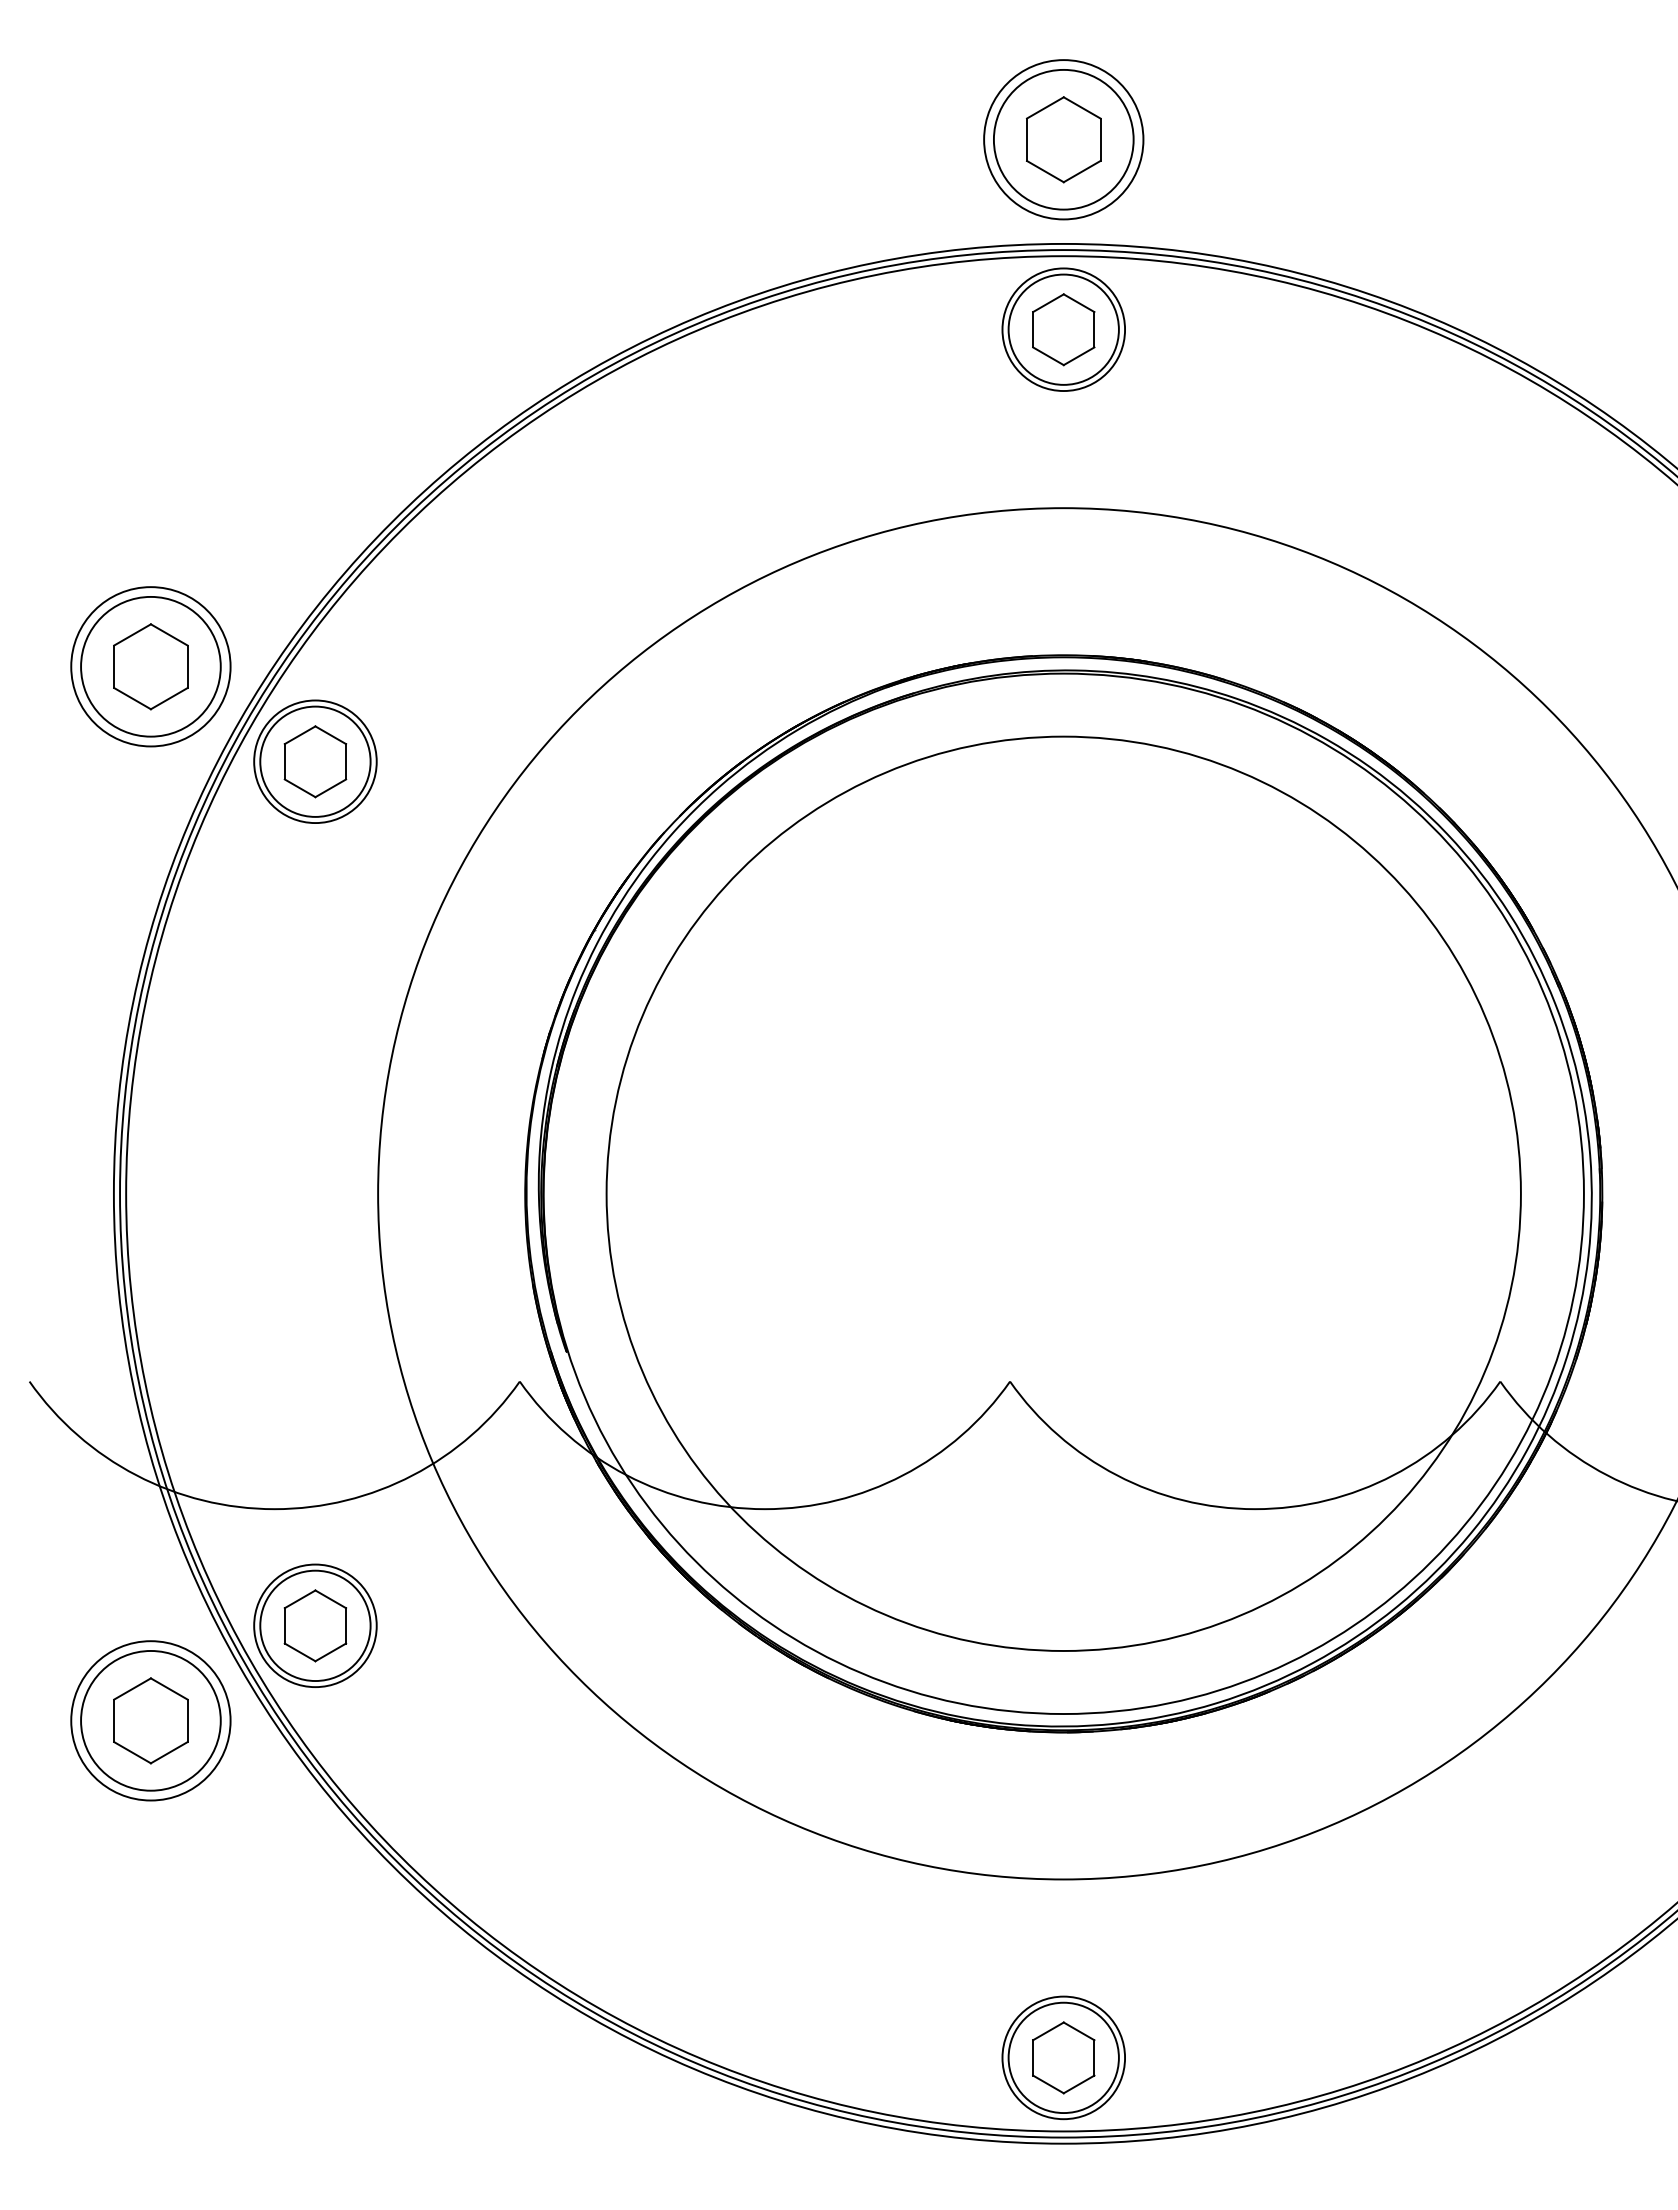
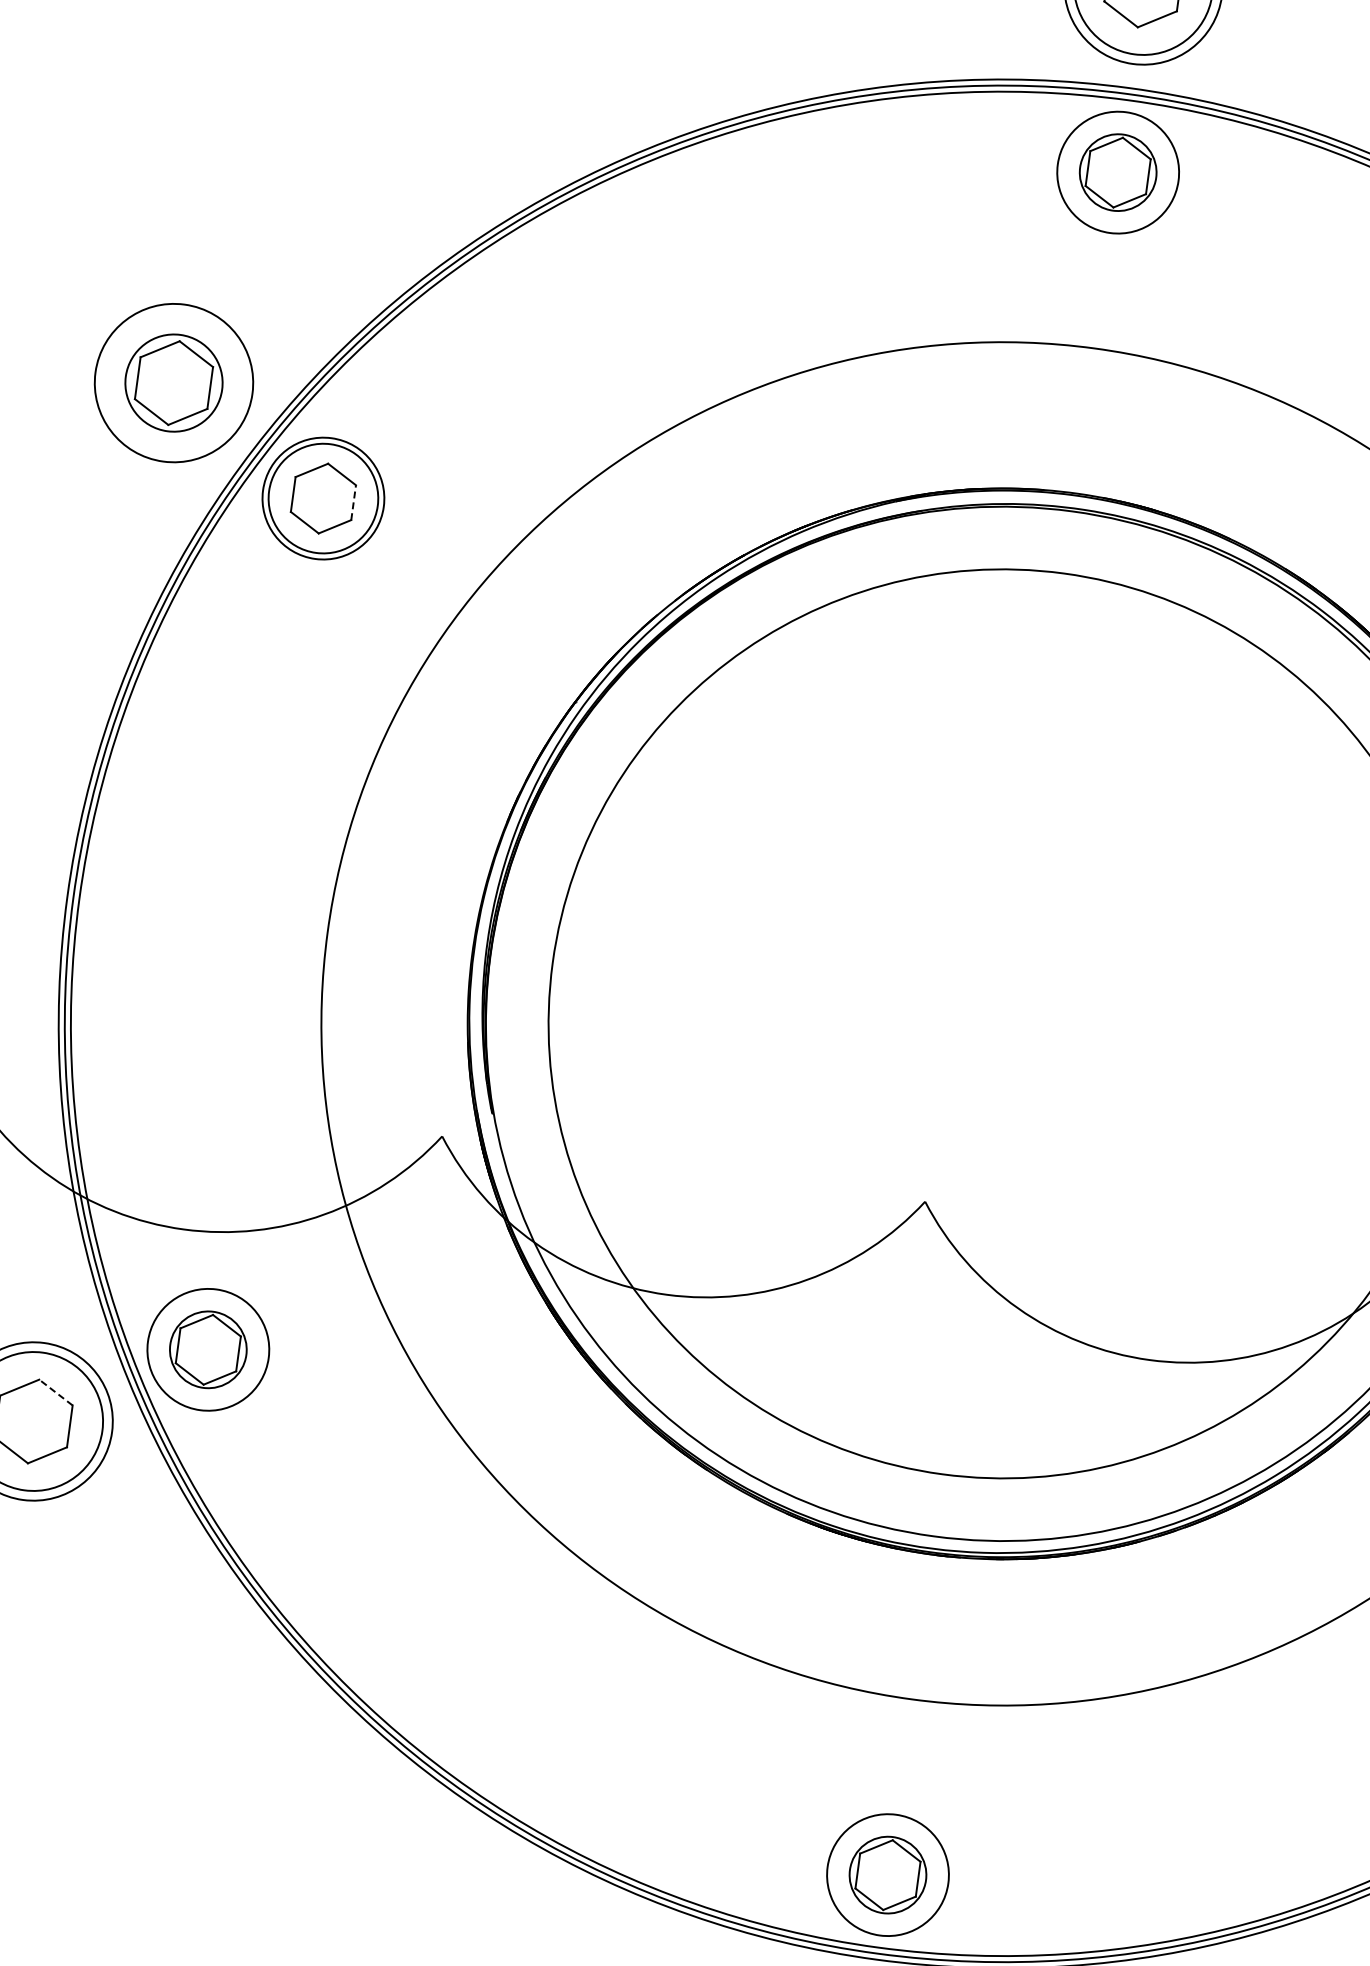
circle: (1063, 329) -> (1117, 172), size x0.7
circle: (150, 666) -> (173, 382), size x0.7
line: (346, 761) -> (354, 502), solid -> dashed
circle: (315, 1625) -> (208, 1349), size x0.7
line: (168, 1688) -> (55, 1391), solid -> dashed
circle: (1063, 2057) -> (887, 1874), size x0.7

